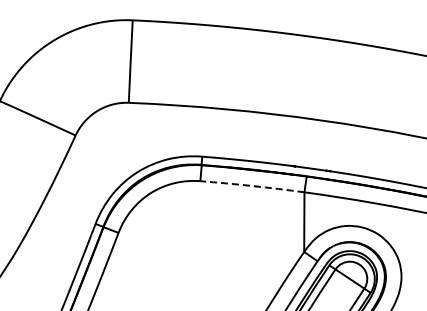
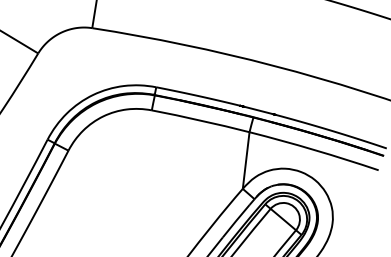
arc: (252, 186) -> (200, 121), dashed -> solid

